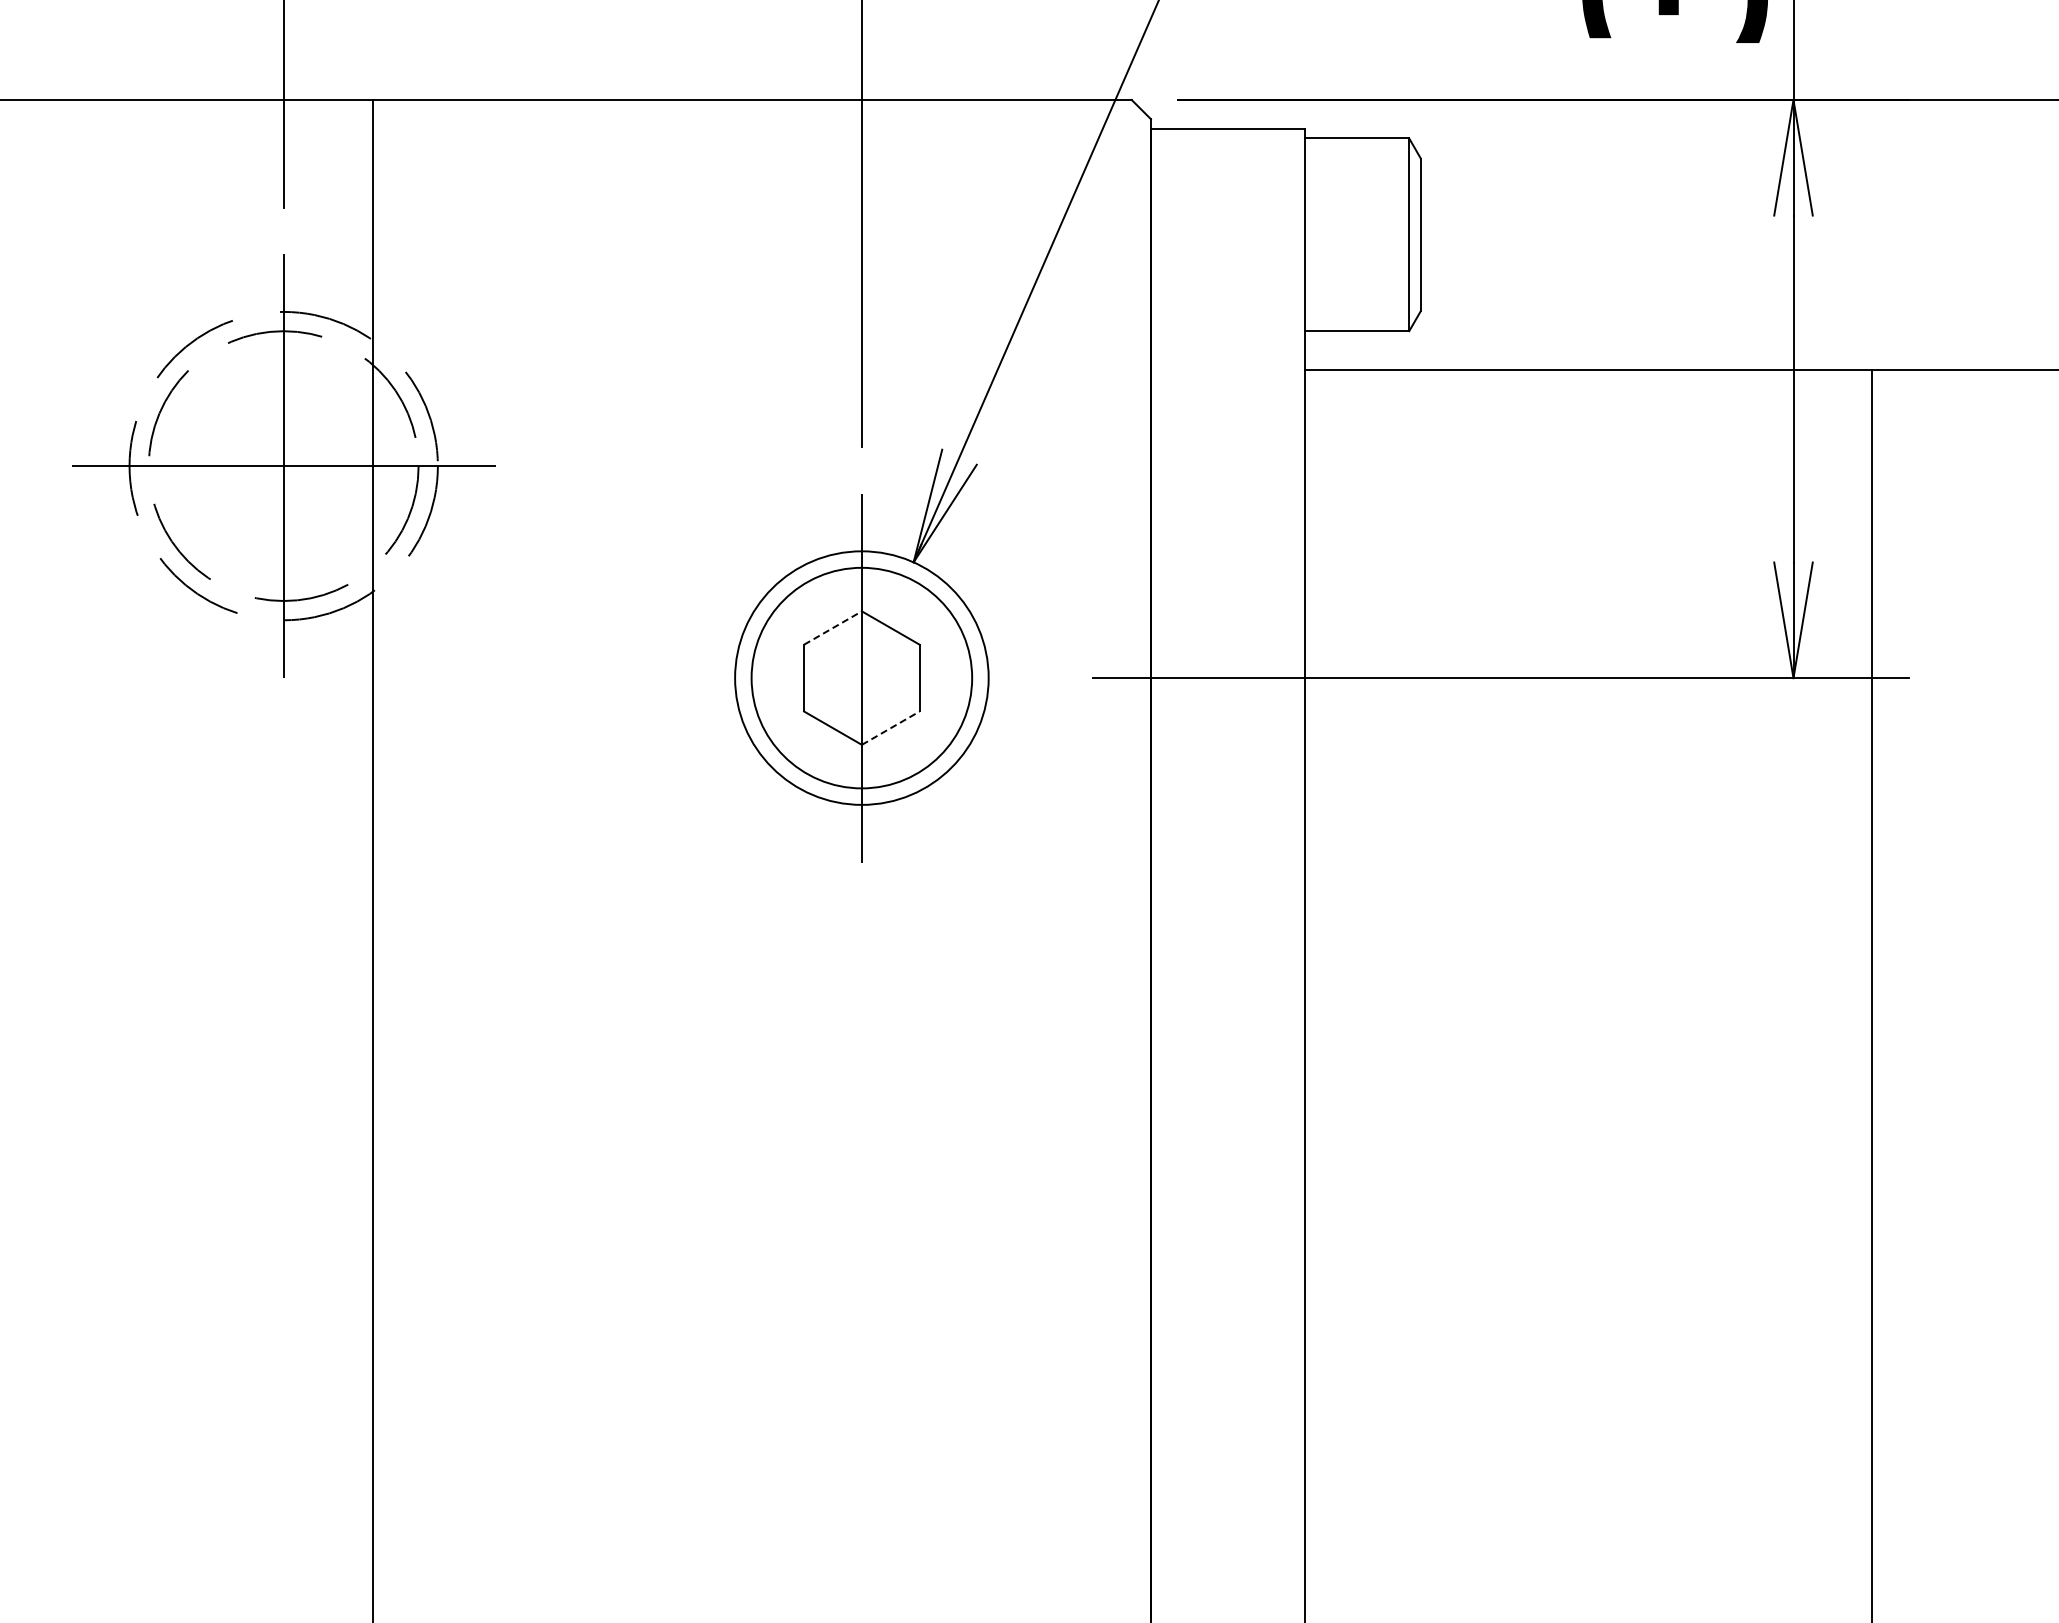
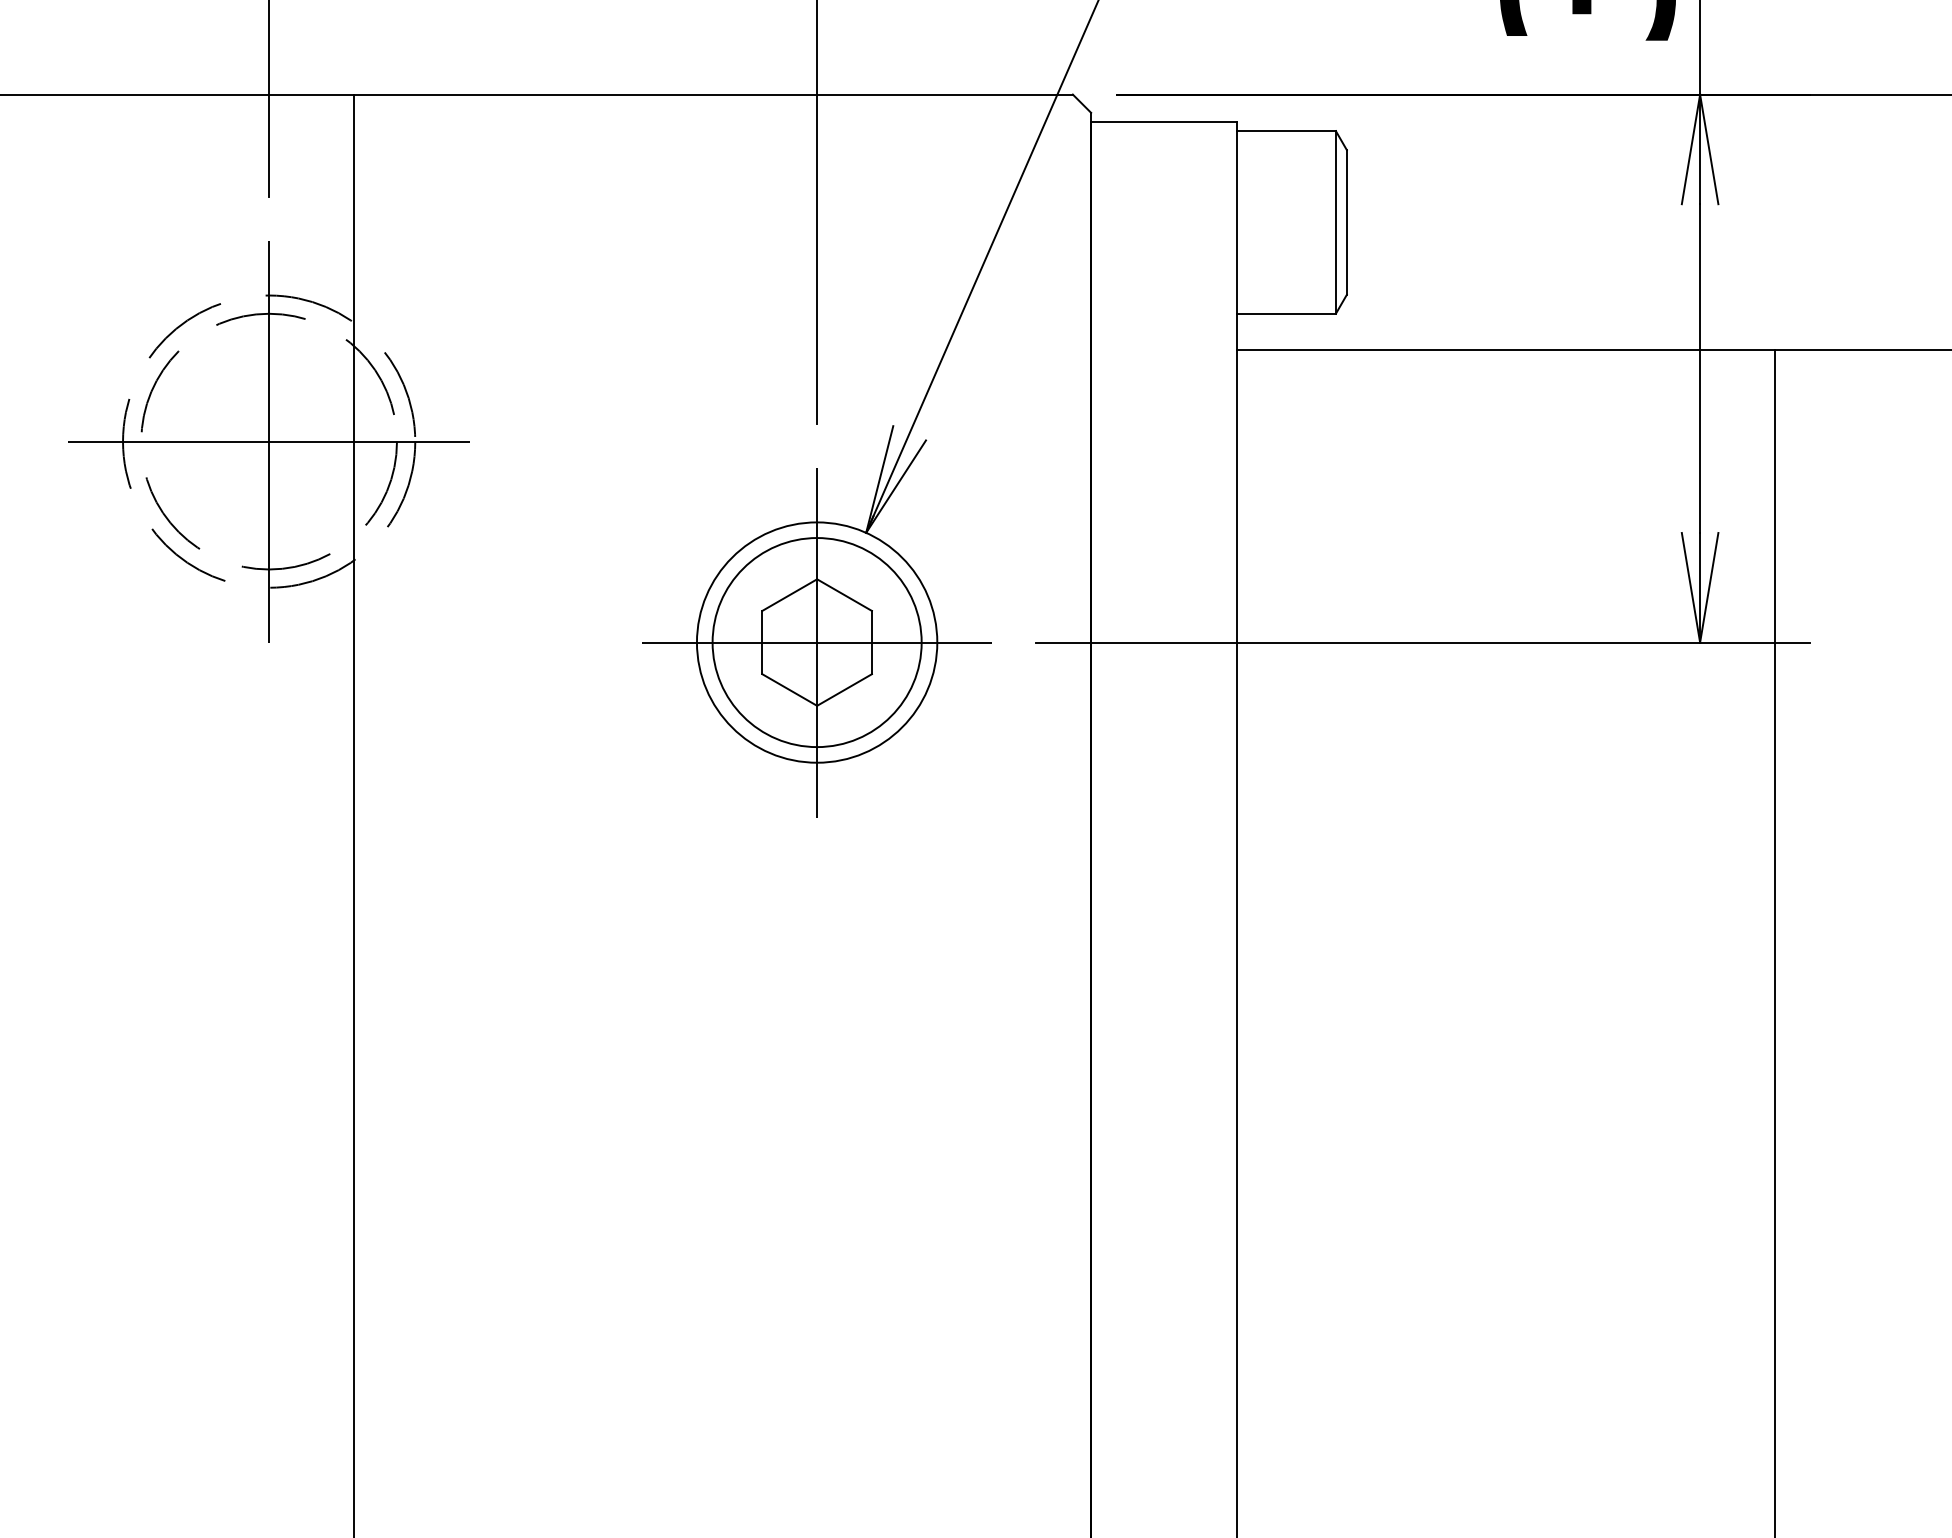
line: (833, 627) -> (790, 594), dashed -> solid
line: (861, 678) -> (816, 642), added
line: (891, 727) -> (845, 689), dashed -> solid

